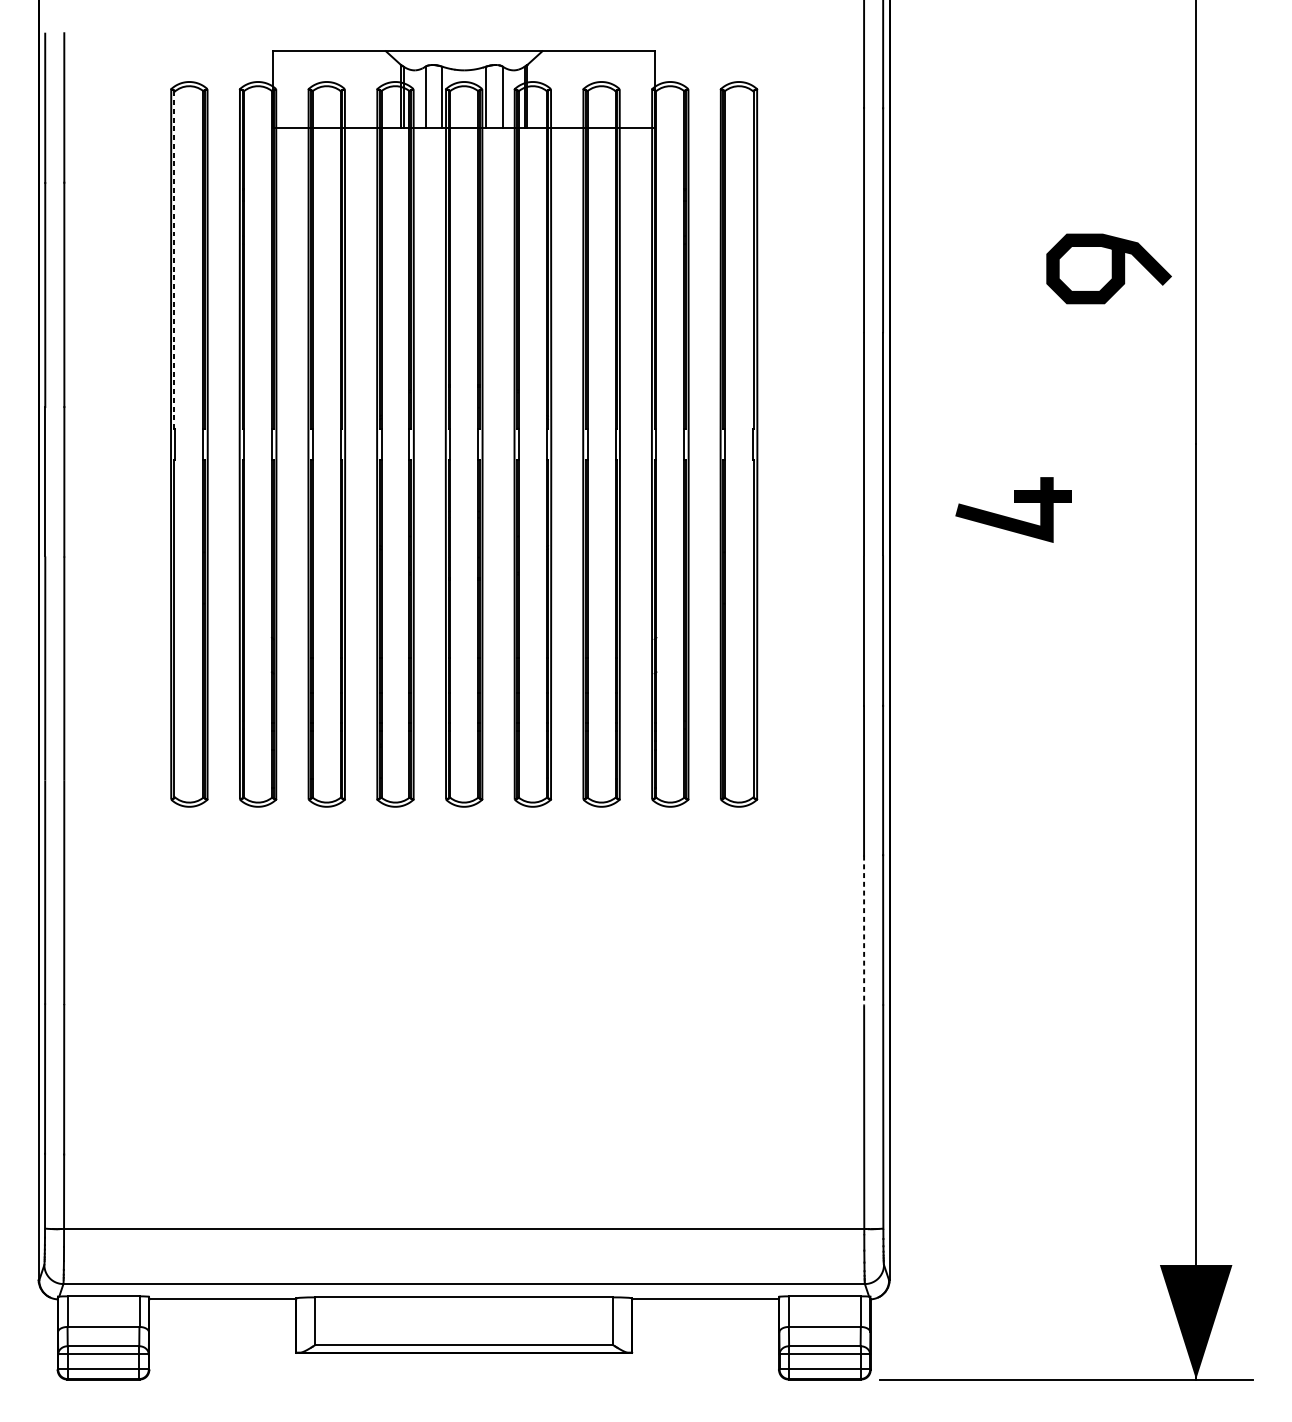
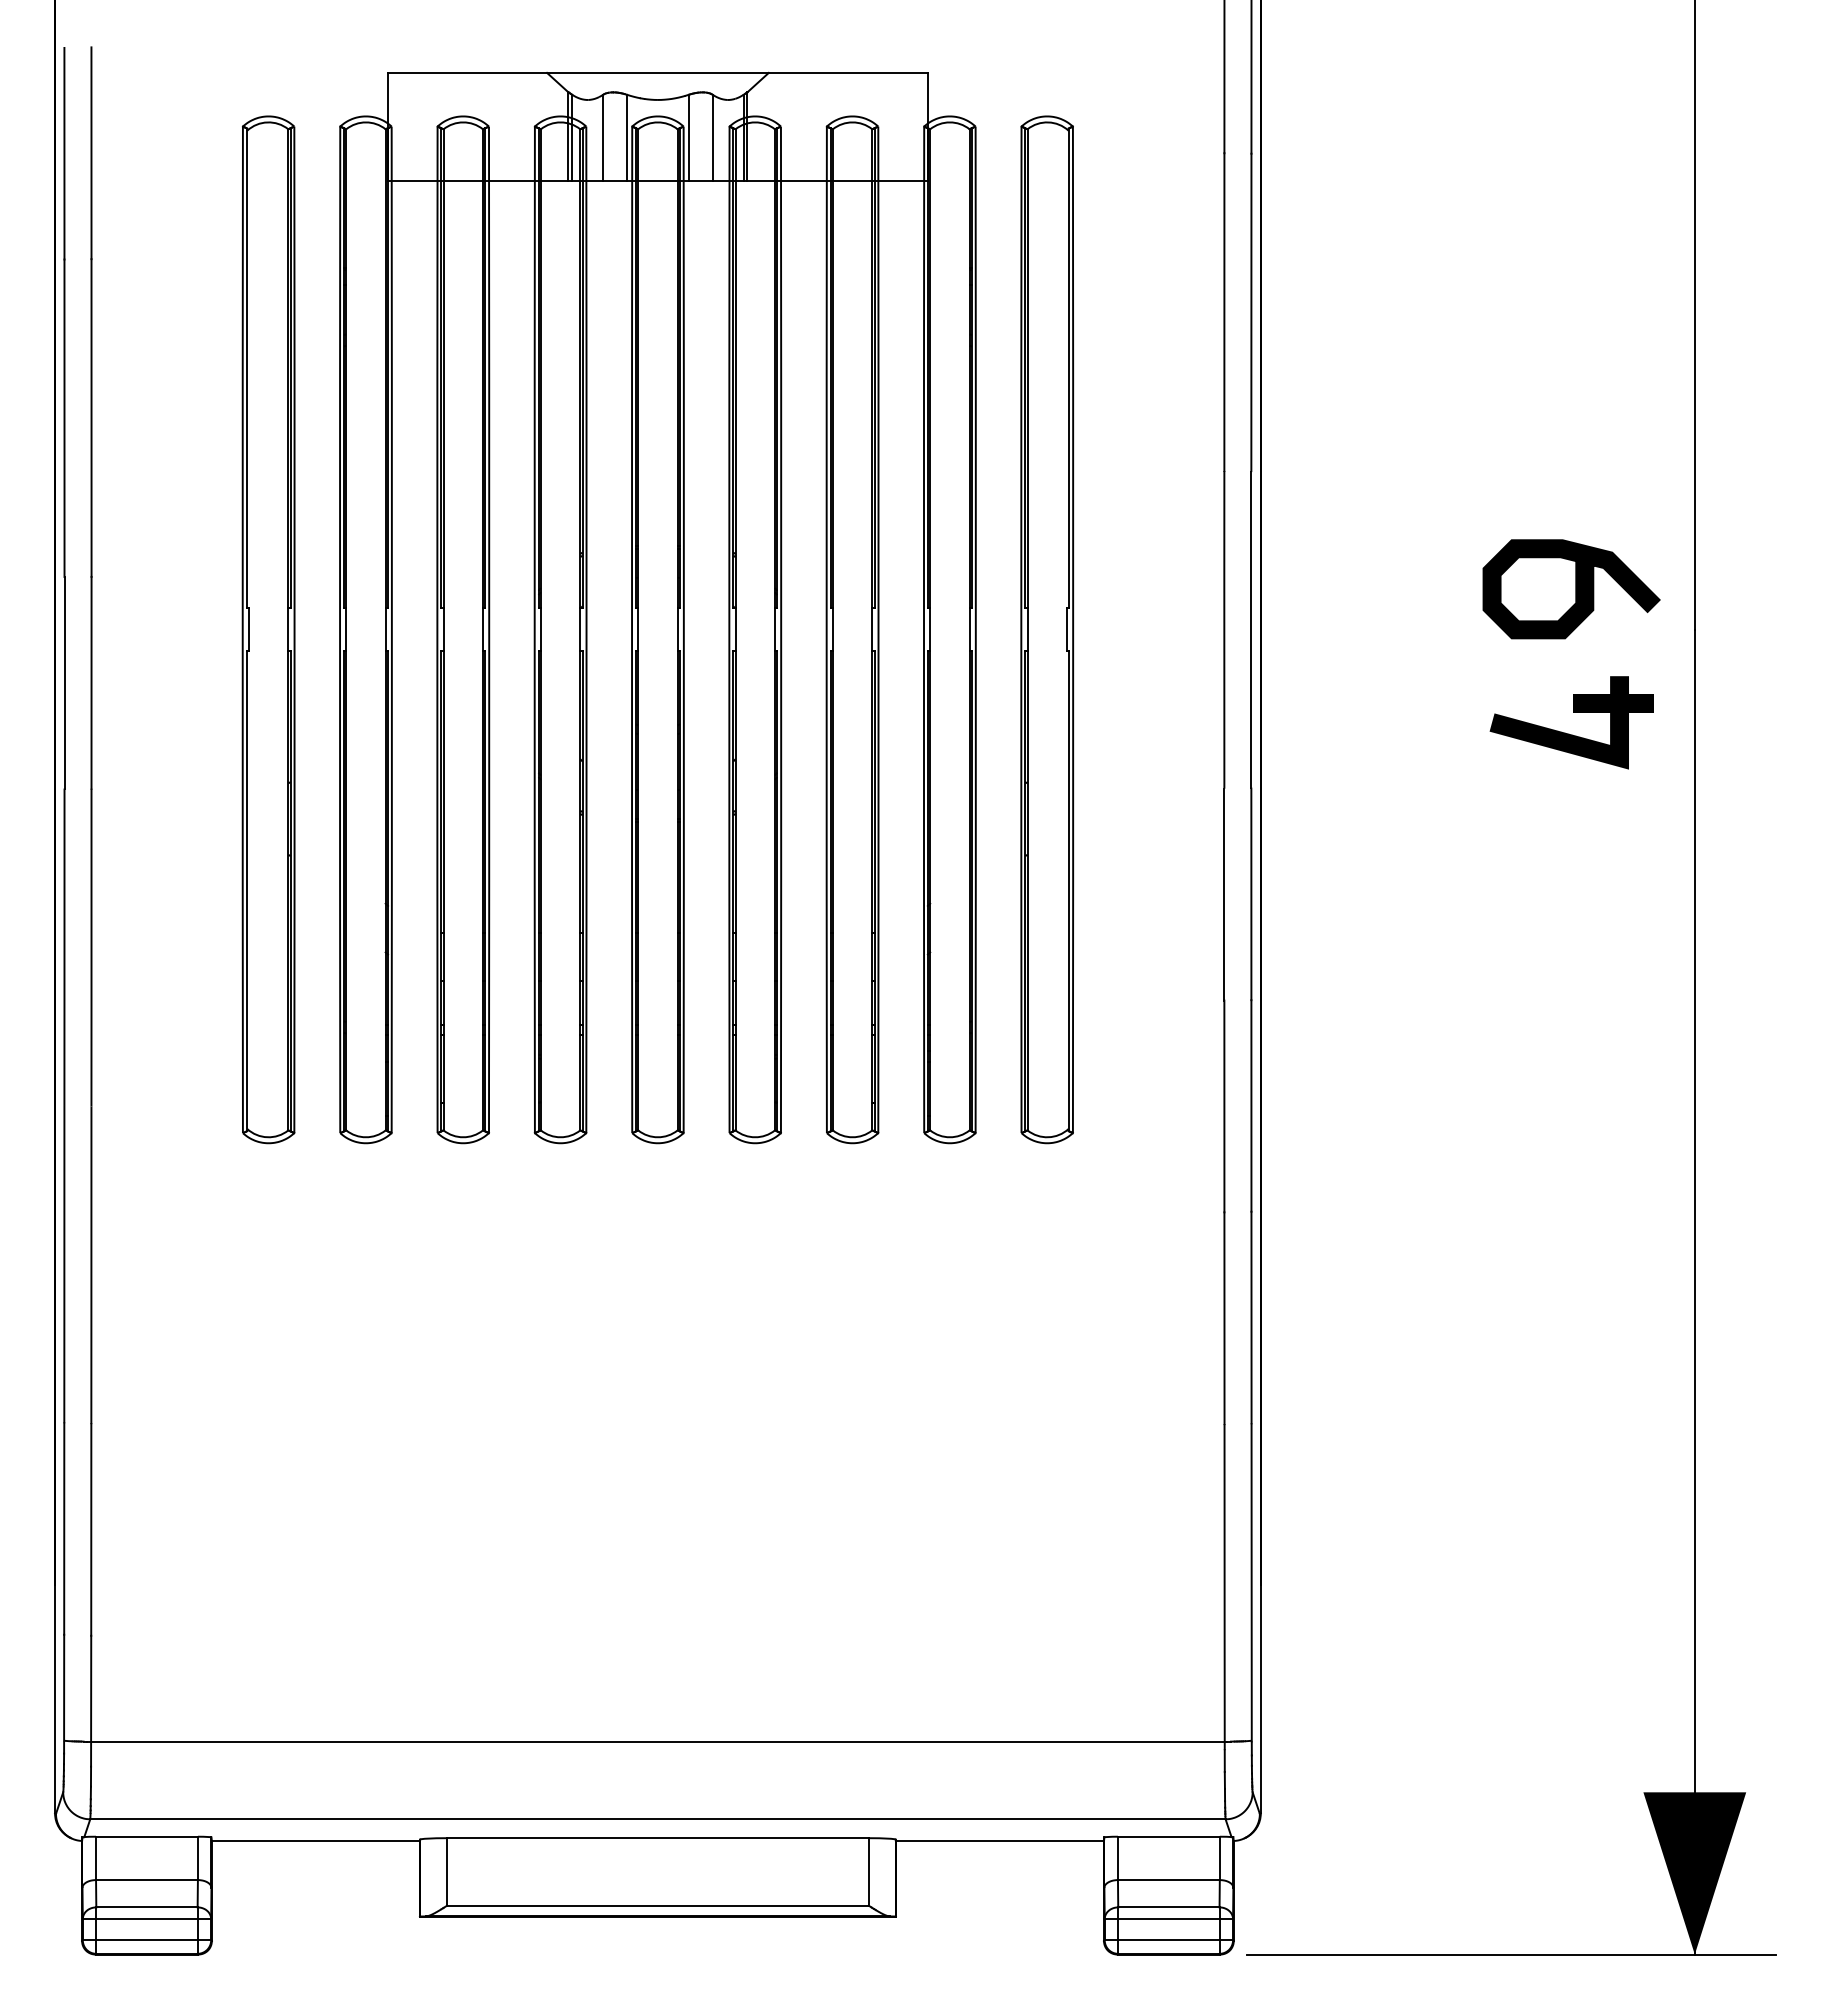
line: (174, 259) -> (247, 368), dashed -> solid
curve: (1111, 269) -> (1575, 589), moved
part: (1014, 502) -> (1573, 712), moved
line: (864, 930) -> (1224, 1318), dashed -> solid

